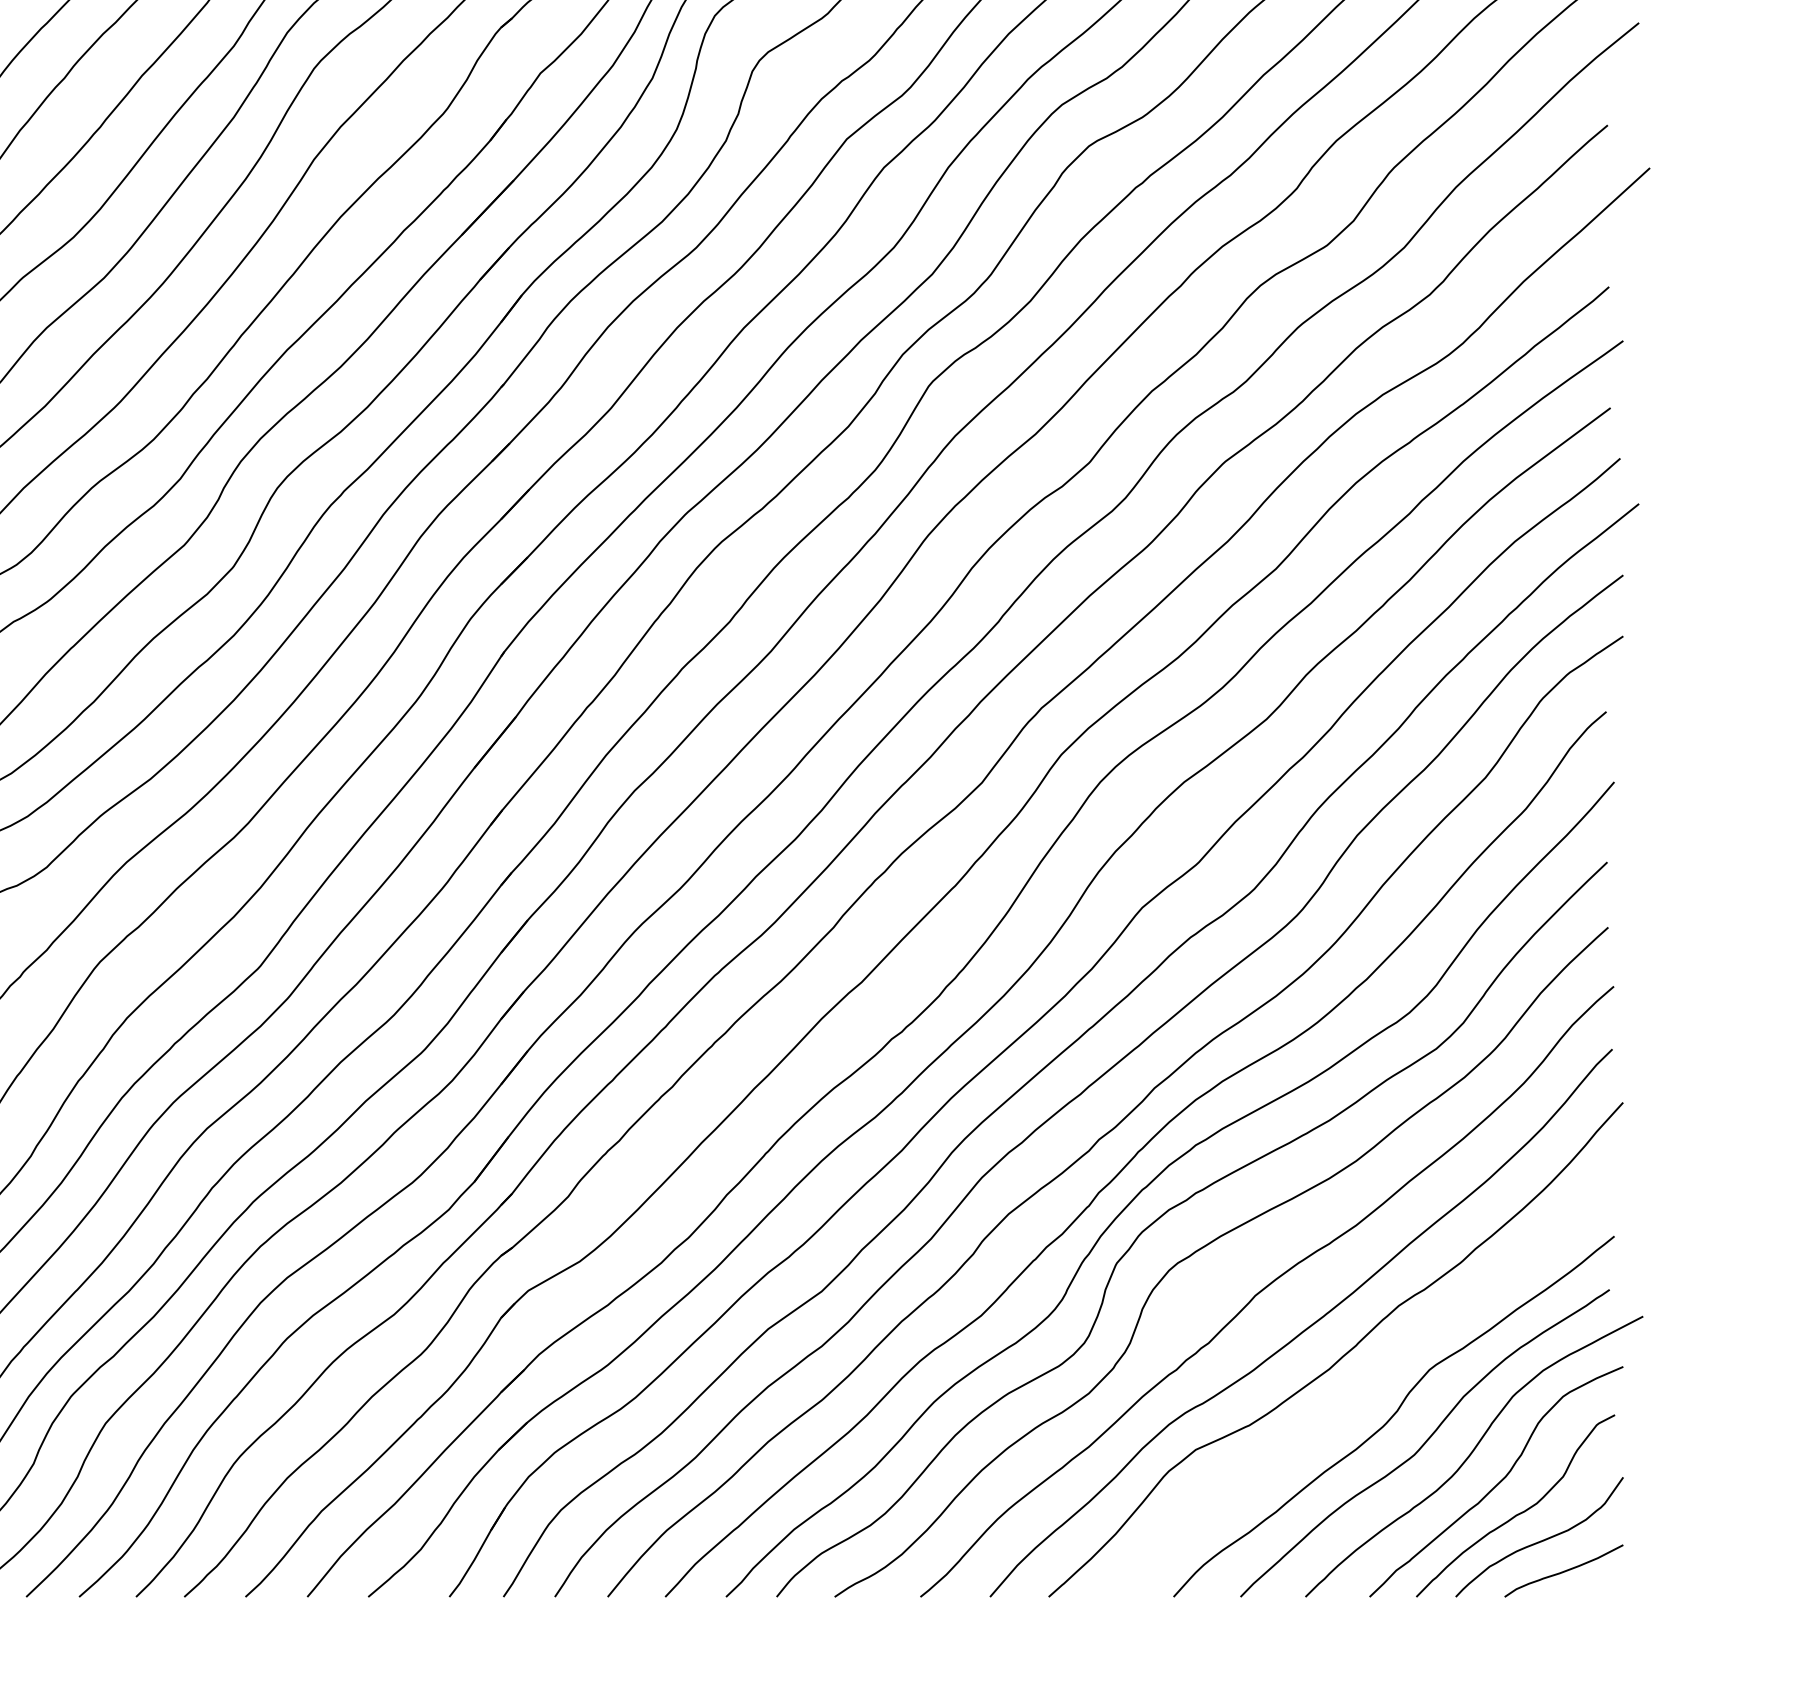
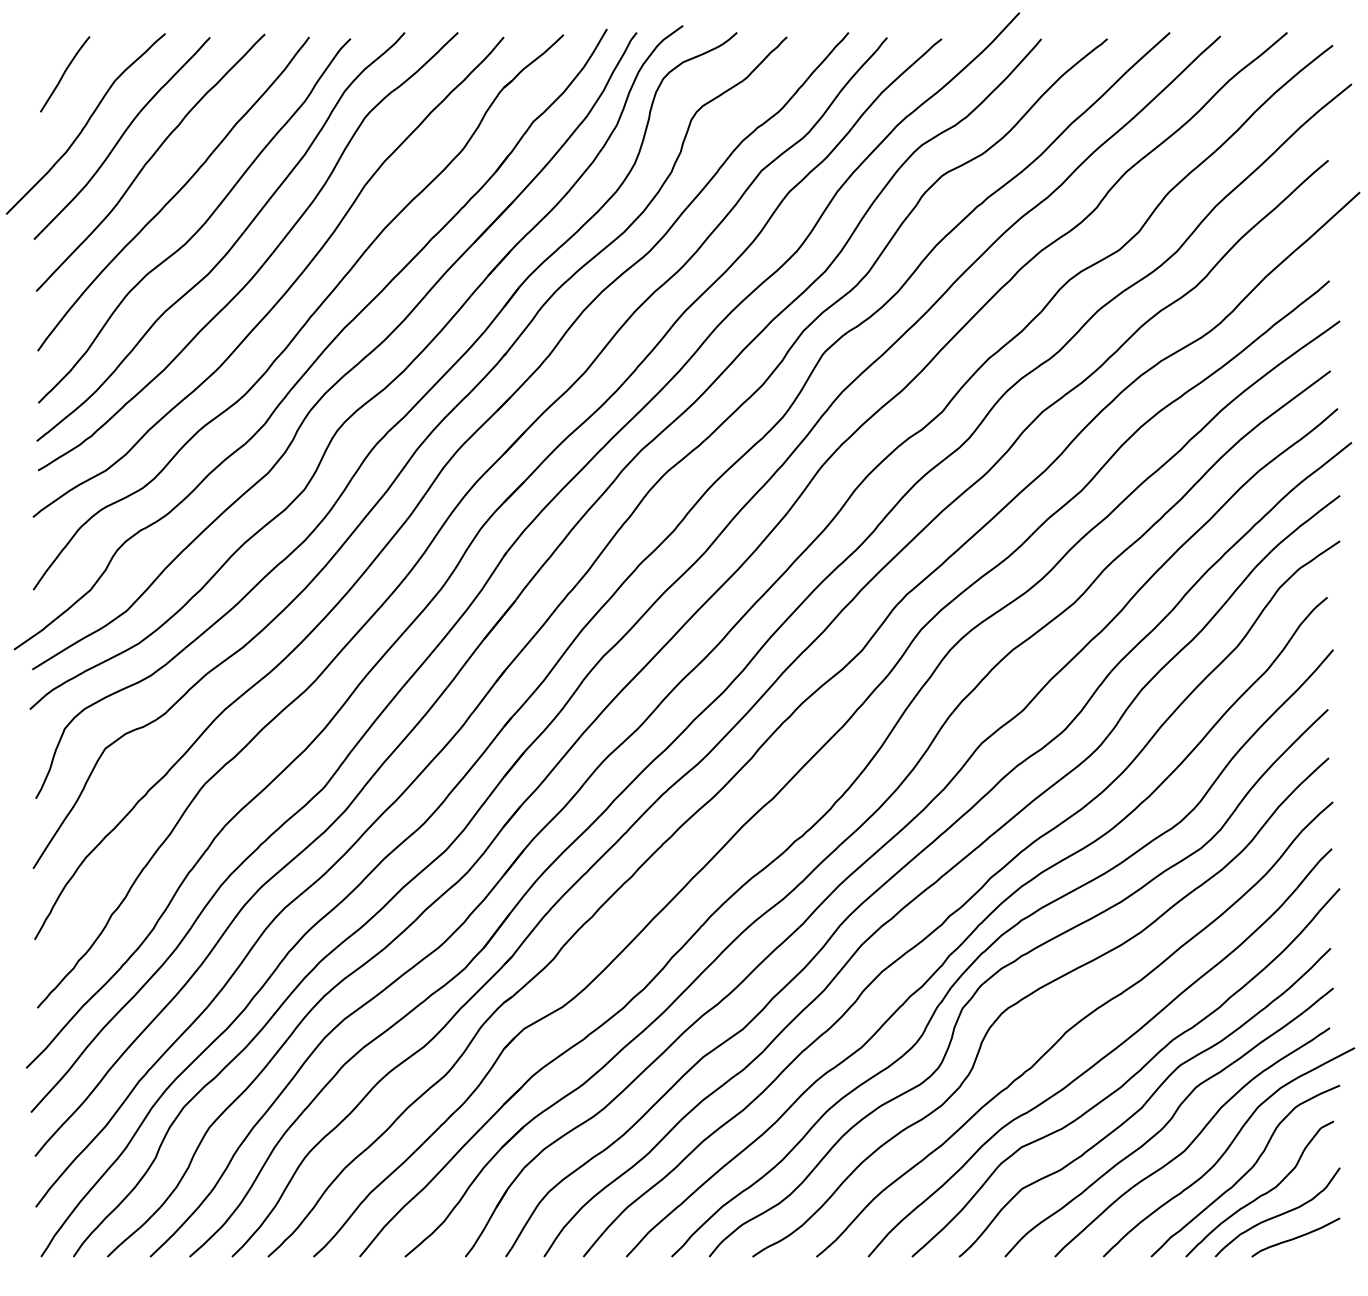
curve: (1362, 1389) -> (1145, 1102), added

